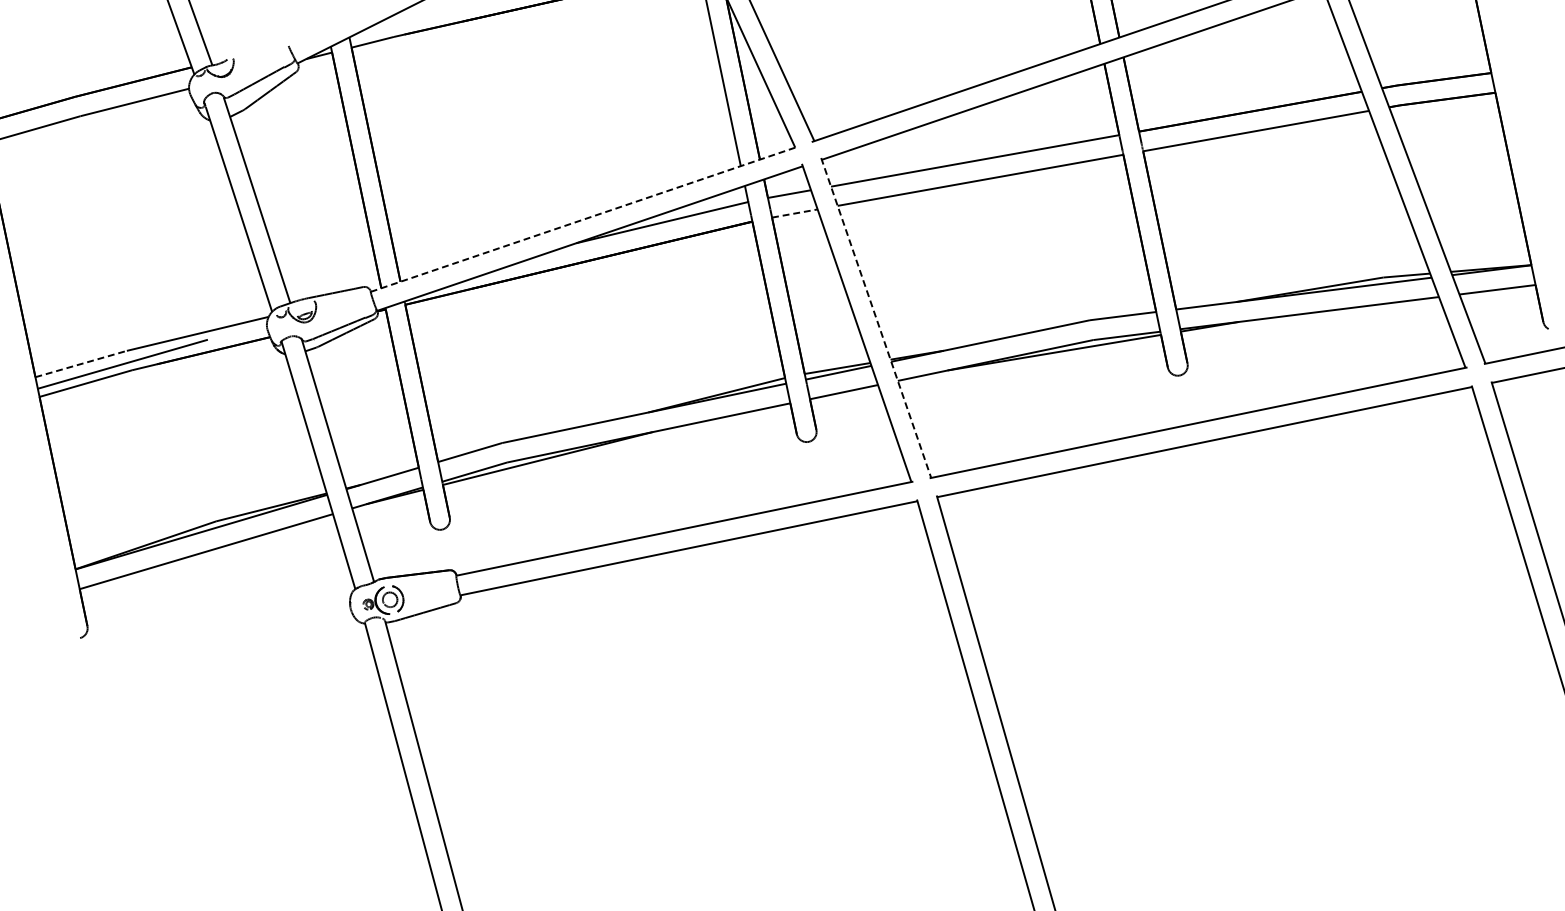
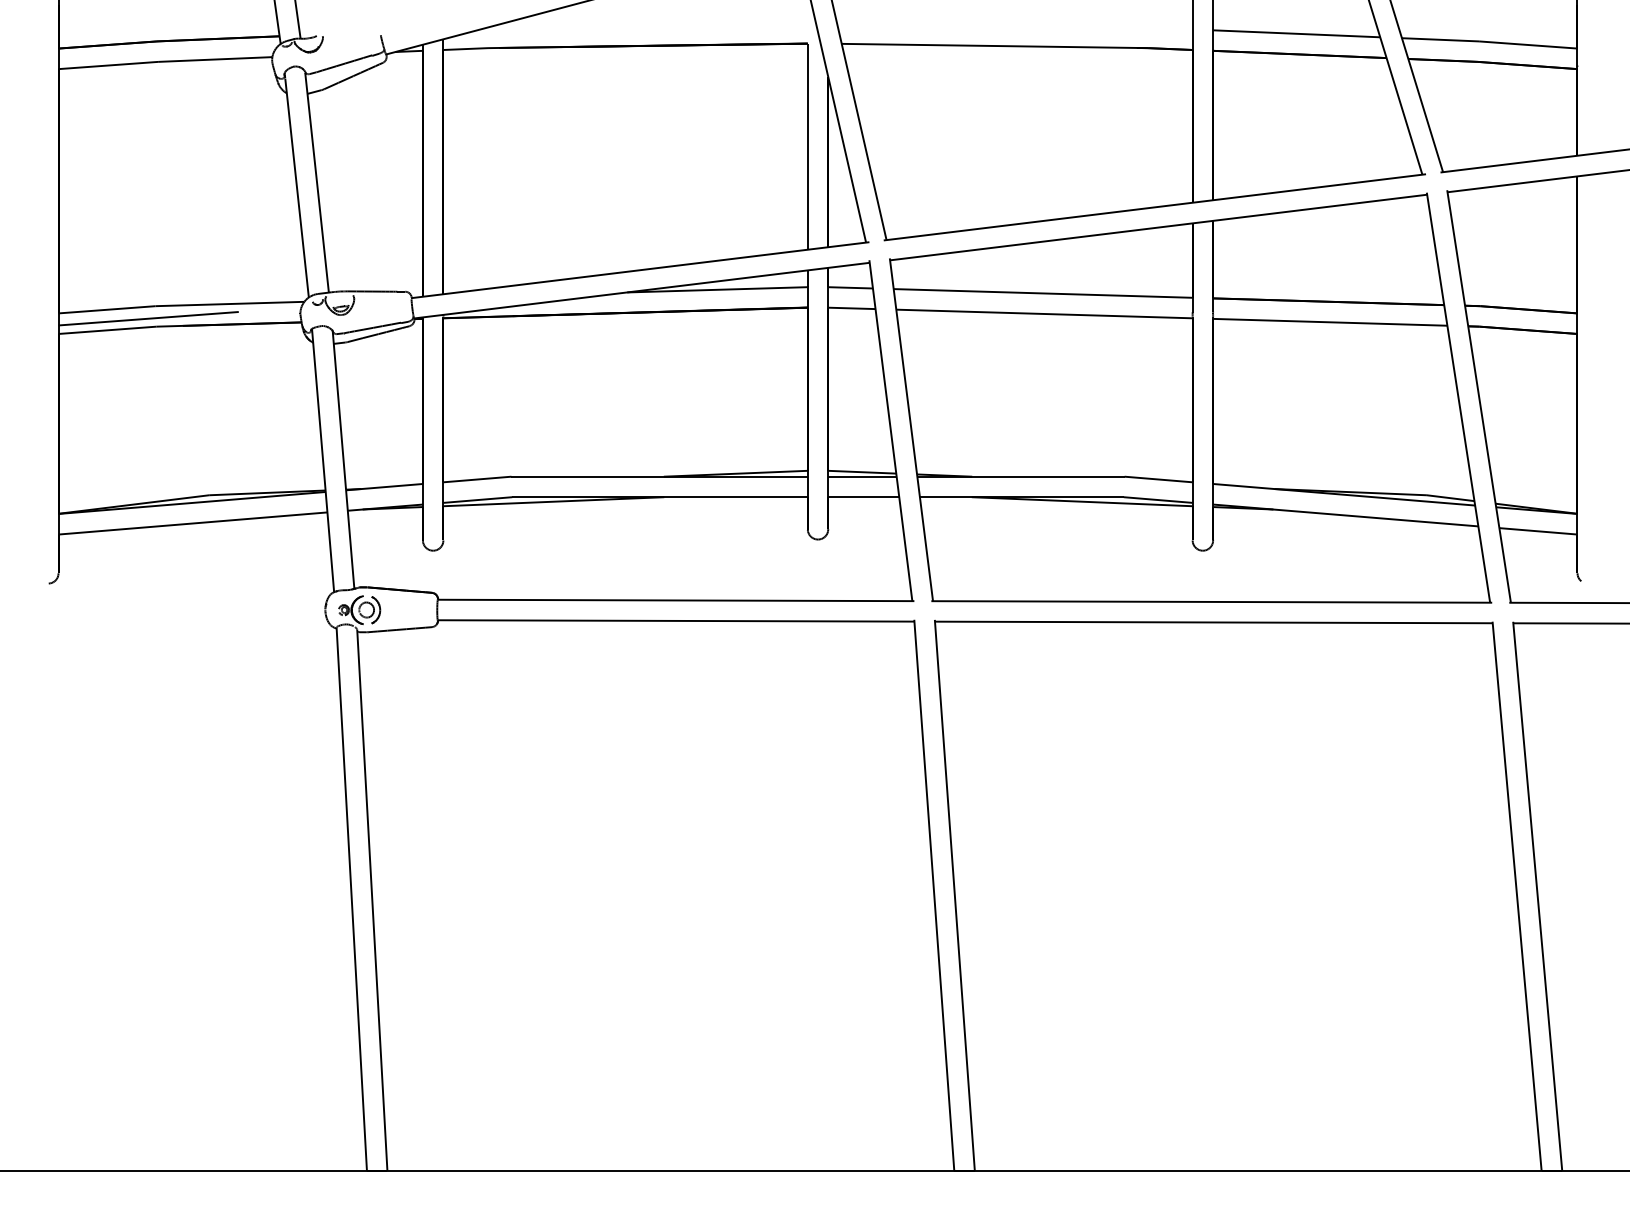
line: (794, 213) -> (851, 308), dashed -> solid
line: (584, 219) -> (640, 270), dashed -> solid
line: (876, 317) -> (911, 429), dashed -> solid
line: (81, 363) -> (107, 309), dashed -> solid

